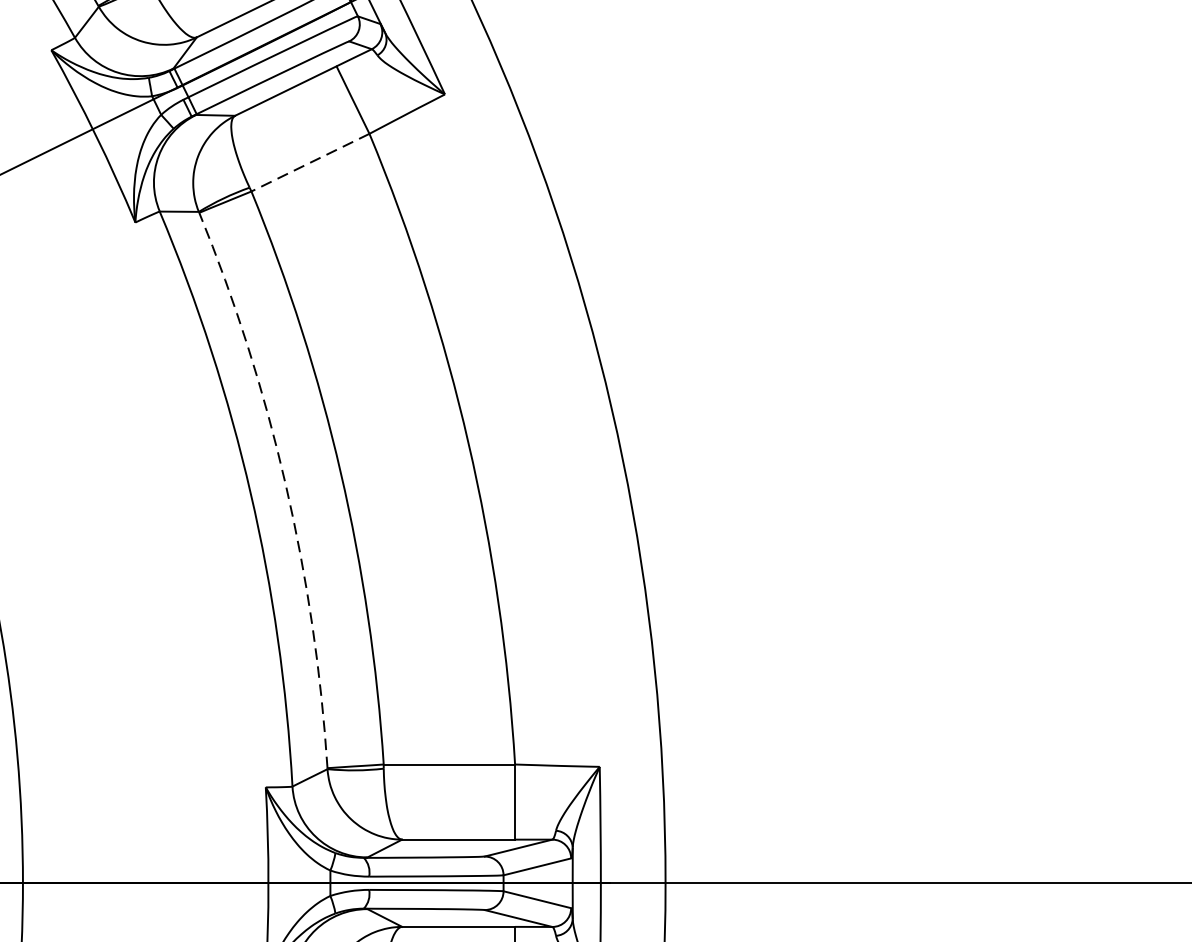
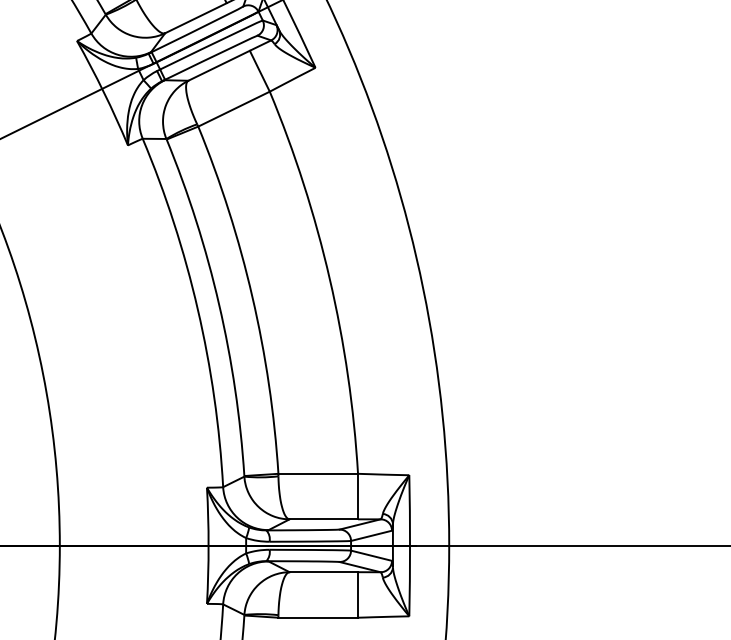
line: (311, 163) -> (234, 109), dashed -> solid
arc: (286, 485) -> (219, 304), dashed -> solid

